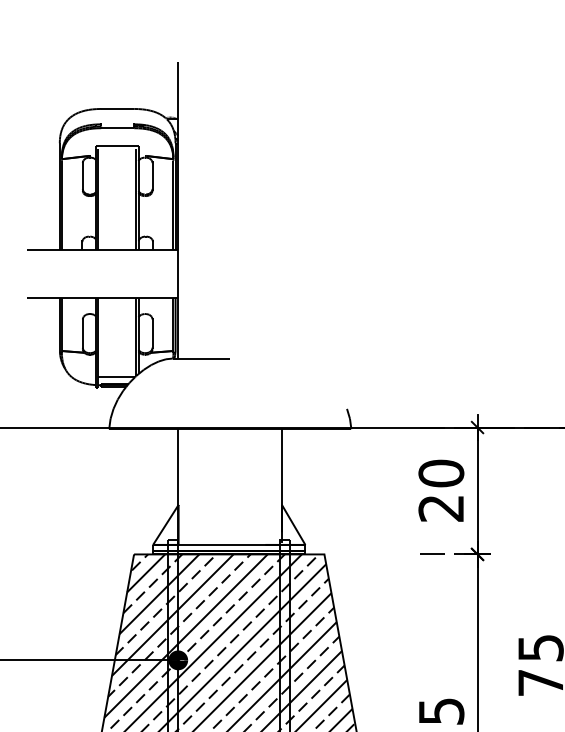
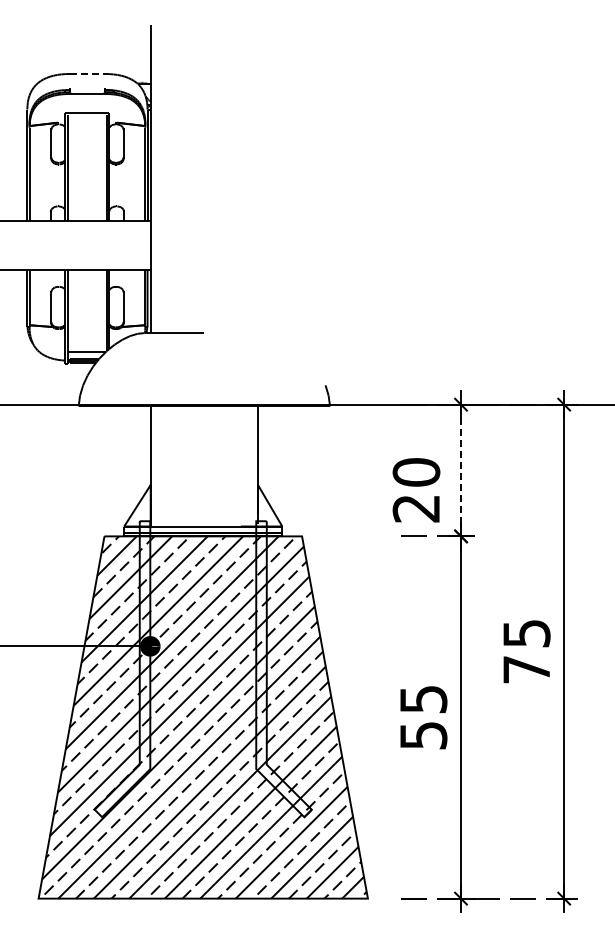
line: (117, 108) -> (87, 73), solid -> dashed
text: (441, 490) -> (416, 490), moved
line: (478, 490) -> (461, 470), solid -> dashed

